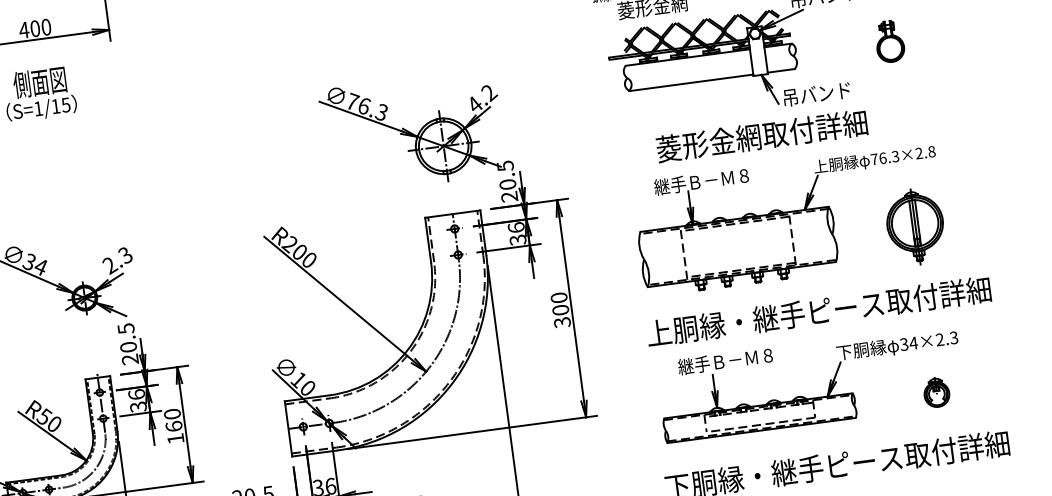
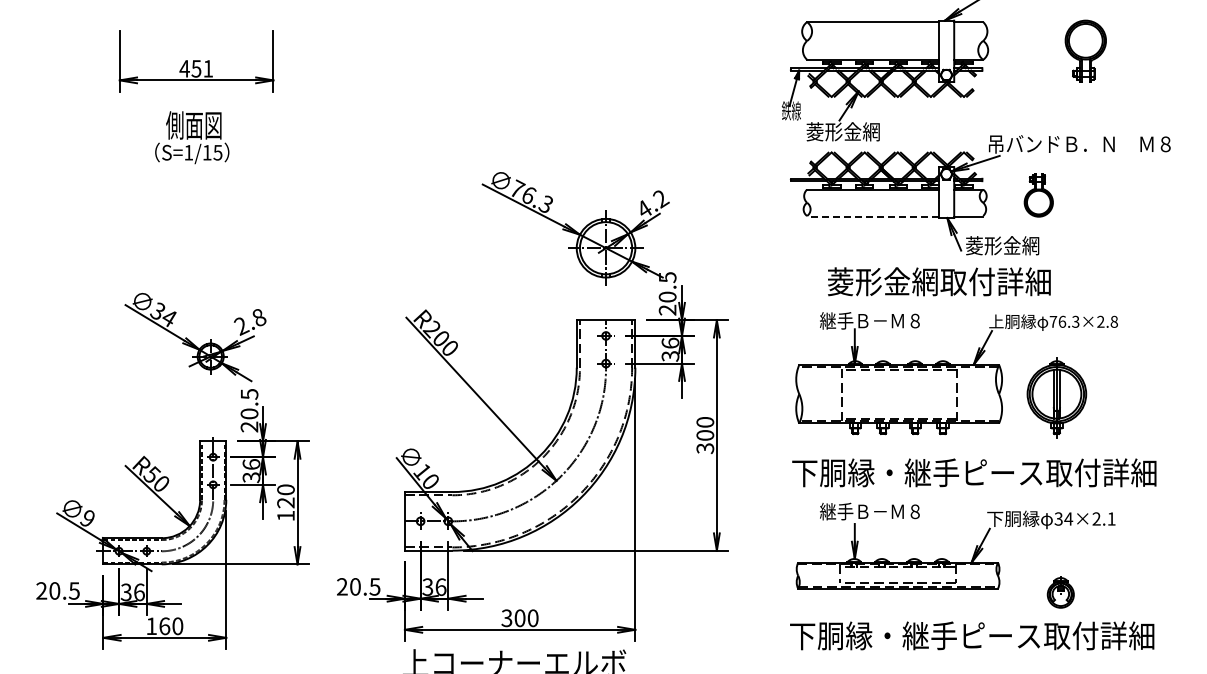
text: (40, 27) -> (202, 68), 400 -> 451
part: (889, 41) -> (1038, 195), moved
line: (690, 82) -> (872, 216), solid -> dashed
text: (816, 93) -> (1002, 245), 吊バンド -> 菱形金網
part: (915, 226) -> (1056, 397), moved
text: (124, 255) -> (258, 317), 2.3 -> 2.8
text: (658, 332) -> (804, 472), 上胴縁・継手ピース取付詳細 -> 下胴縁・継手ピース取付詳細
text: (953, 337) -> (1111, 518), 34×2.3 -> 34×2.1
part: (936, 392) -> (1060, 592), moved
text: (173, 426) -> (285, 502), 160 -> 120

